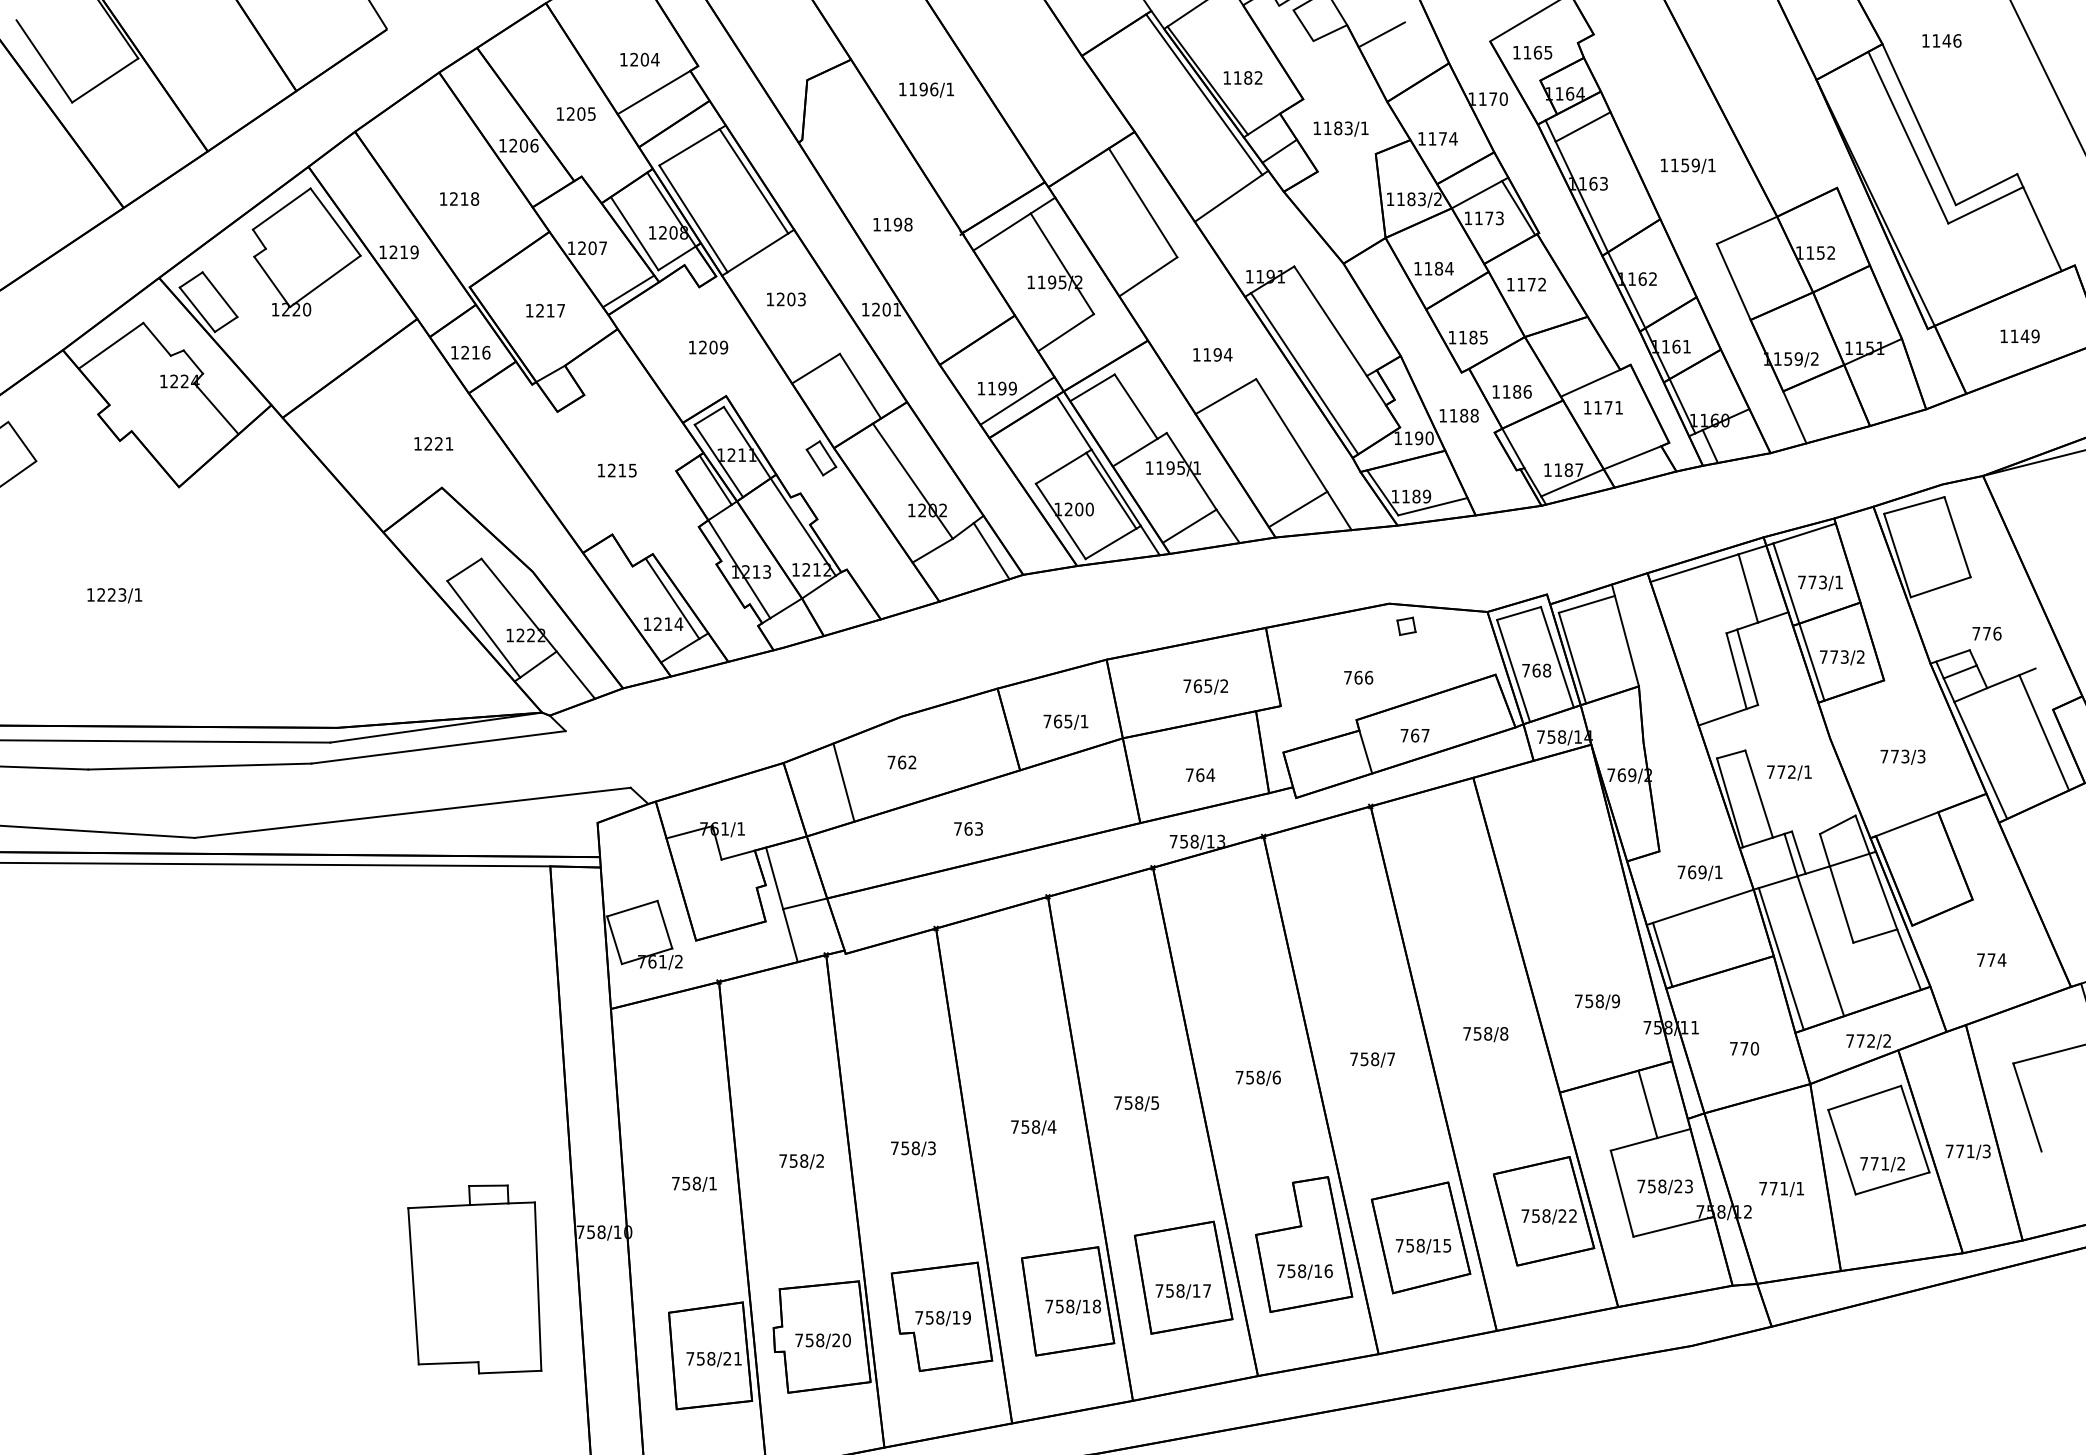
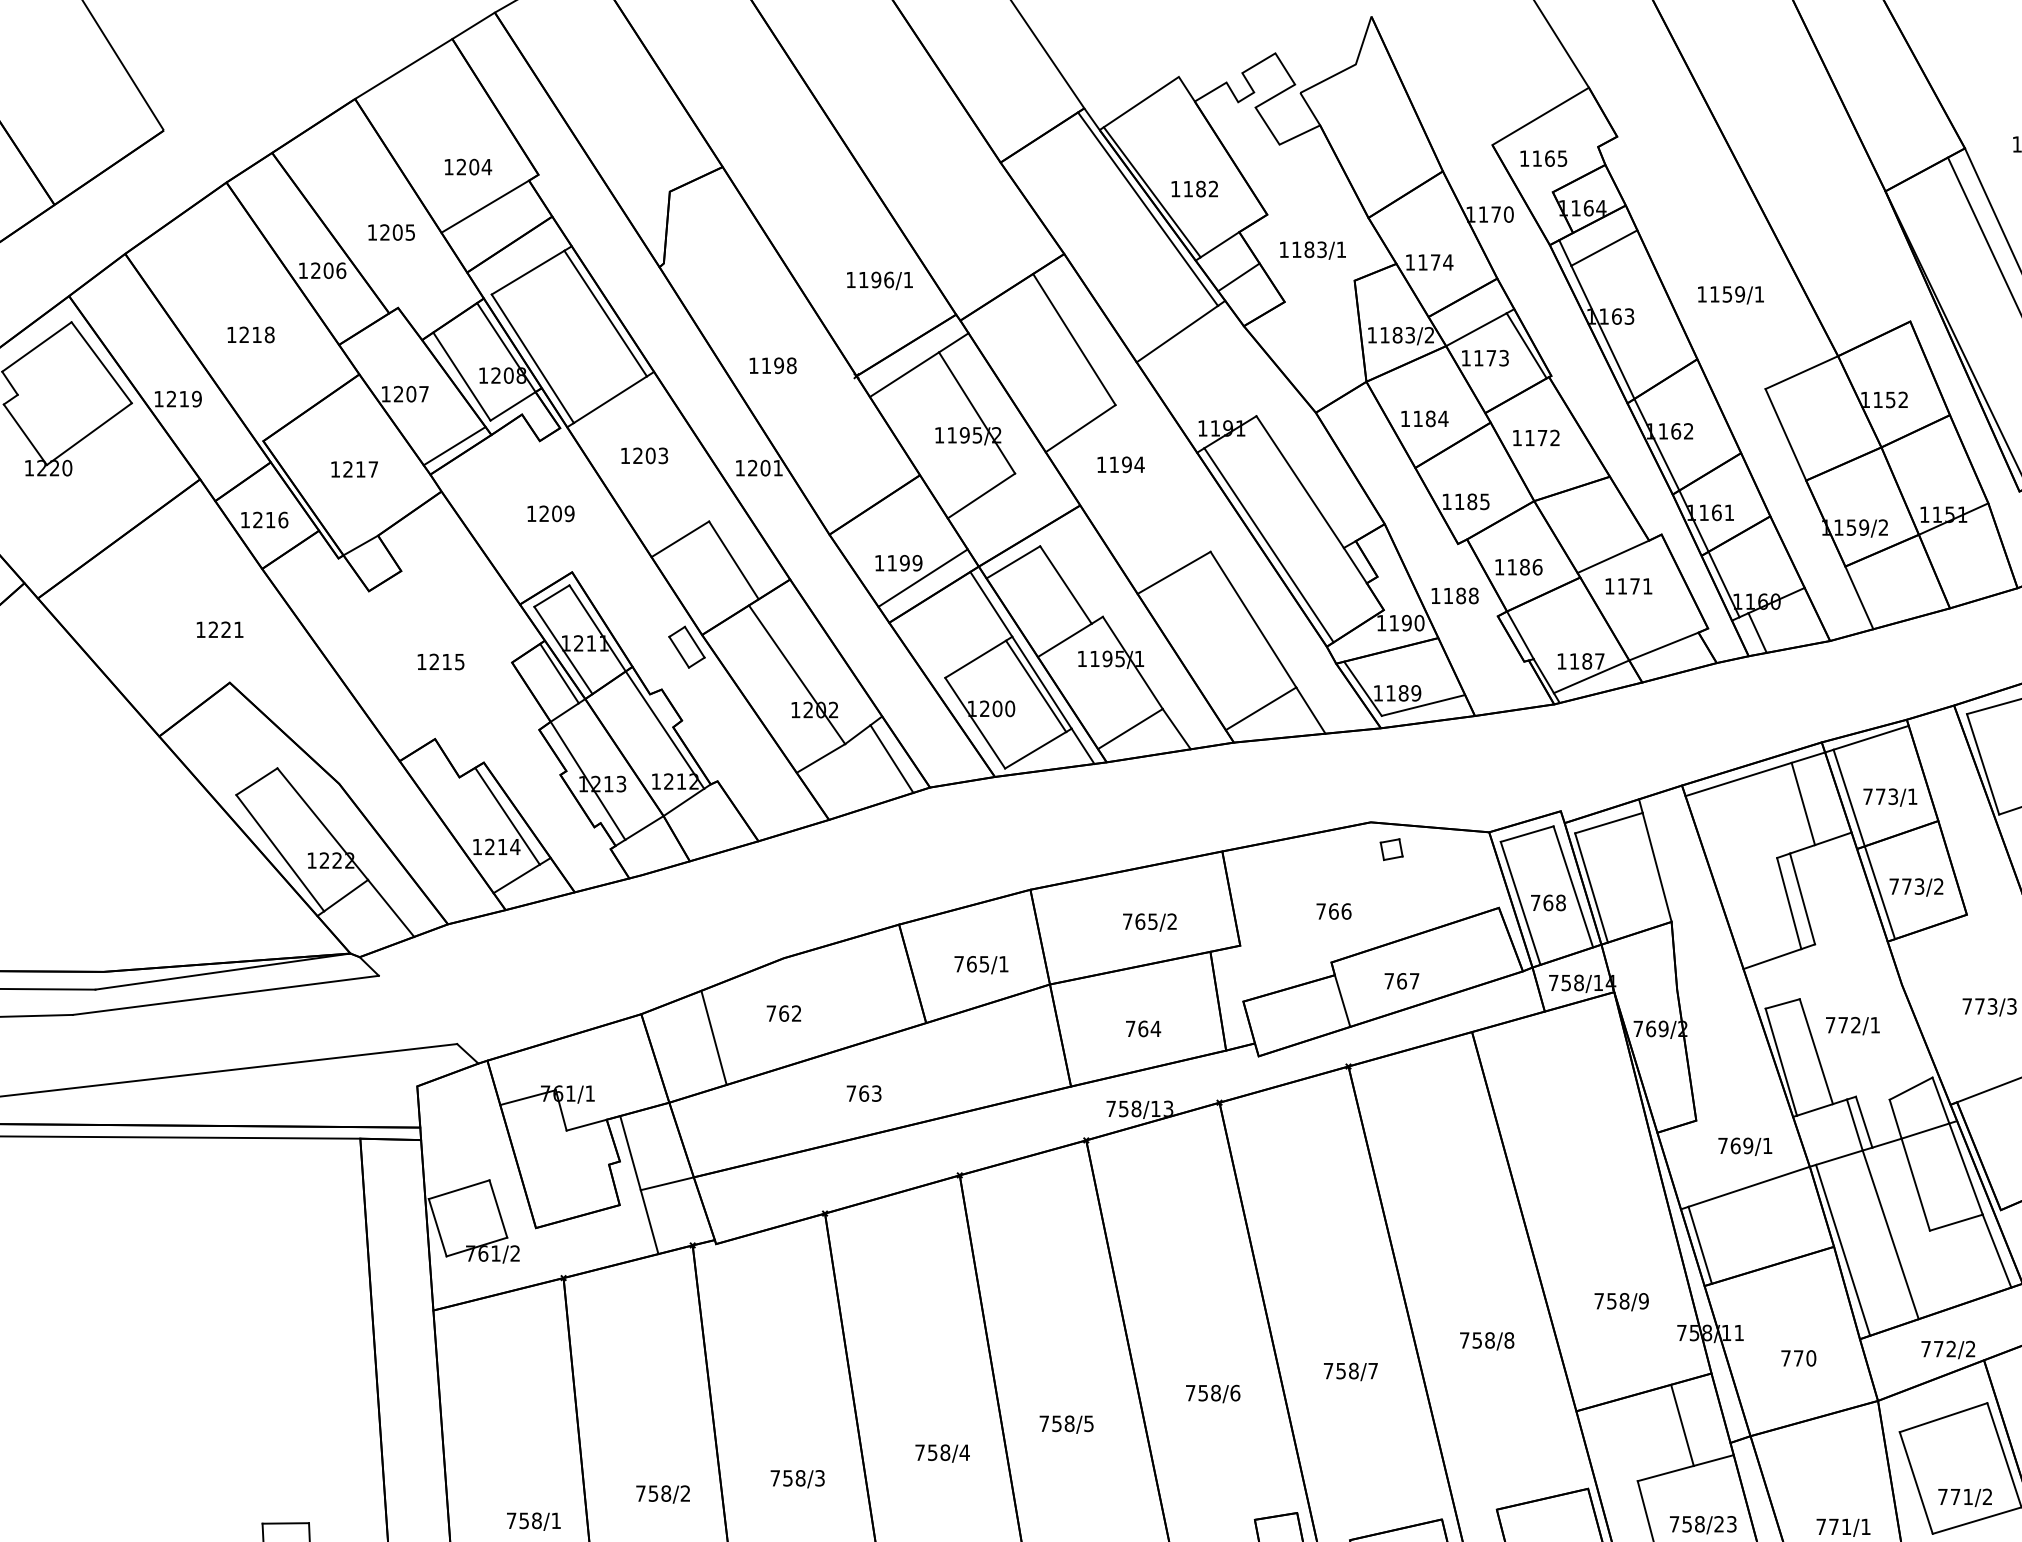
line: (1381, 34) -> (1361, 136), removed
text: (926, 89) -> (879, 280), moved
text: (1212, 354) -> (1120, 464), moved

